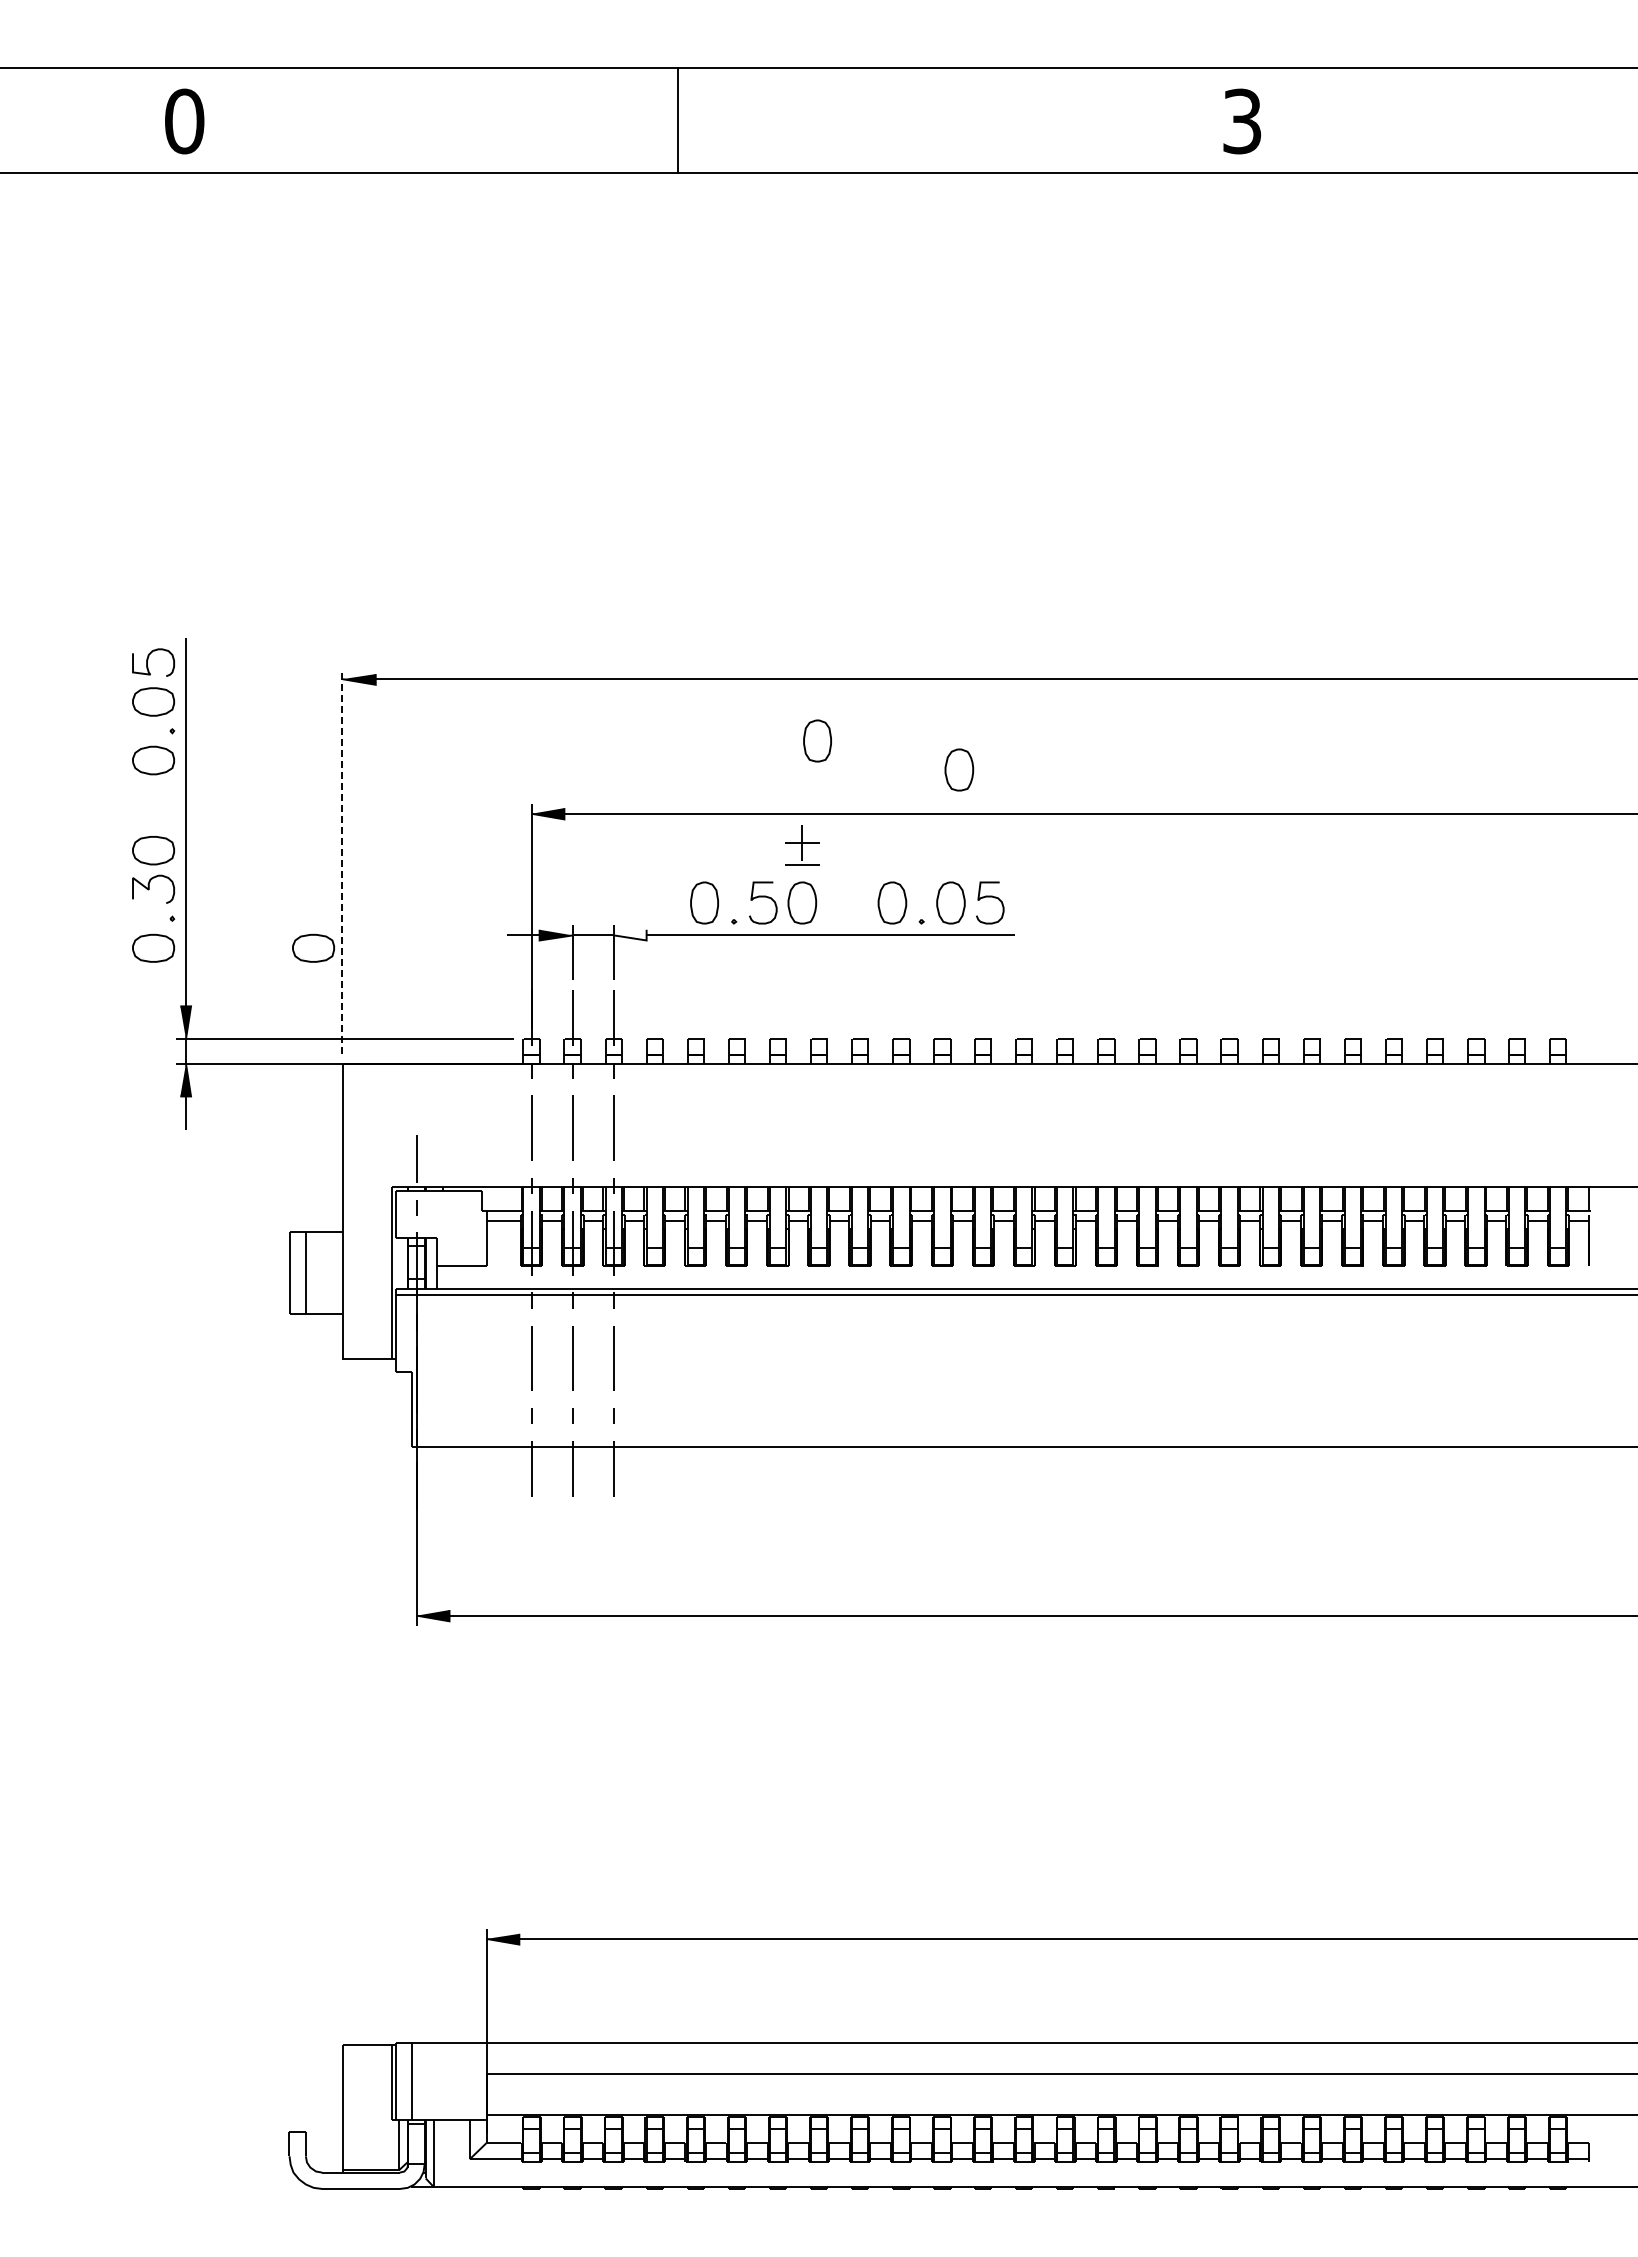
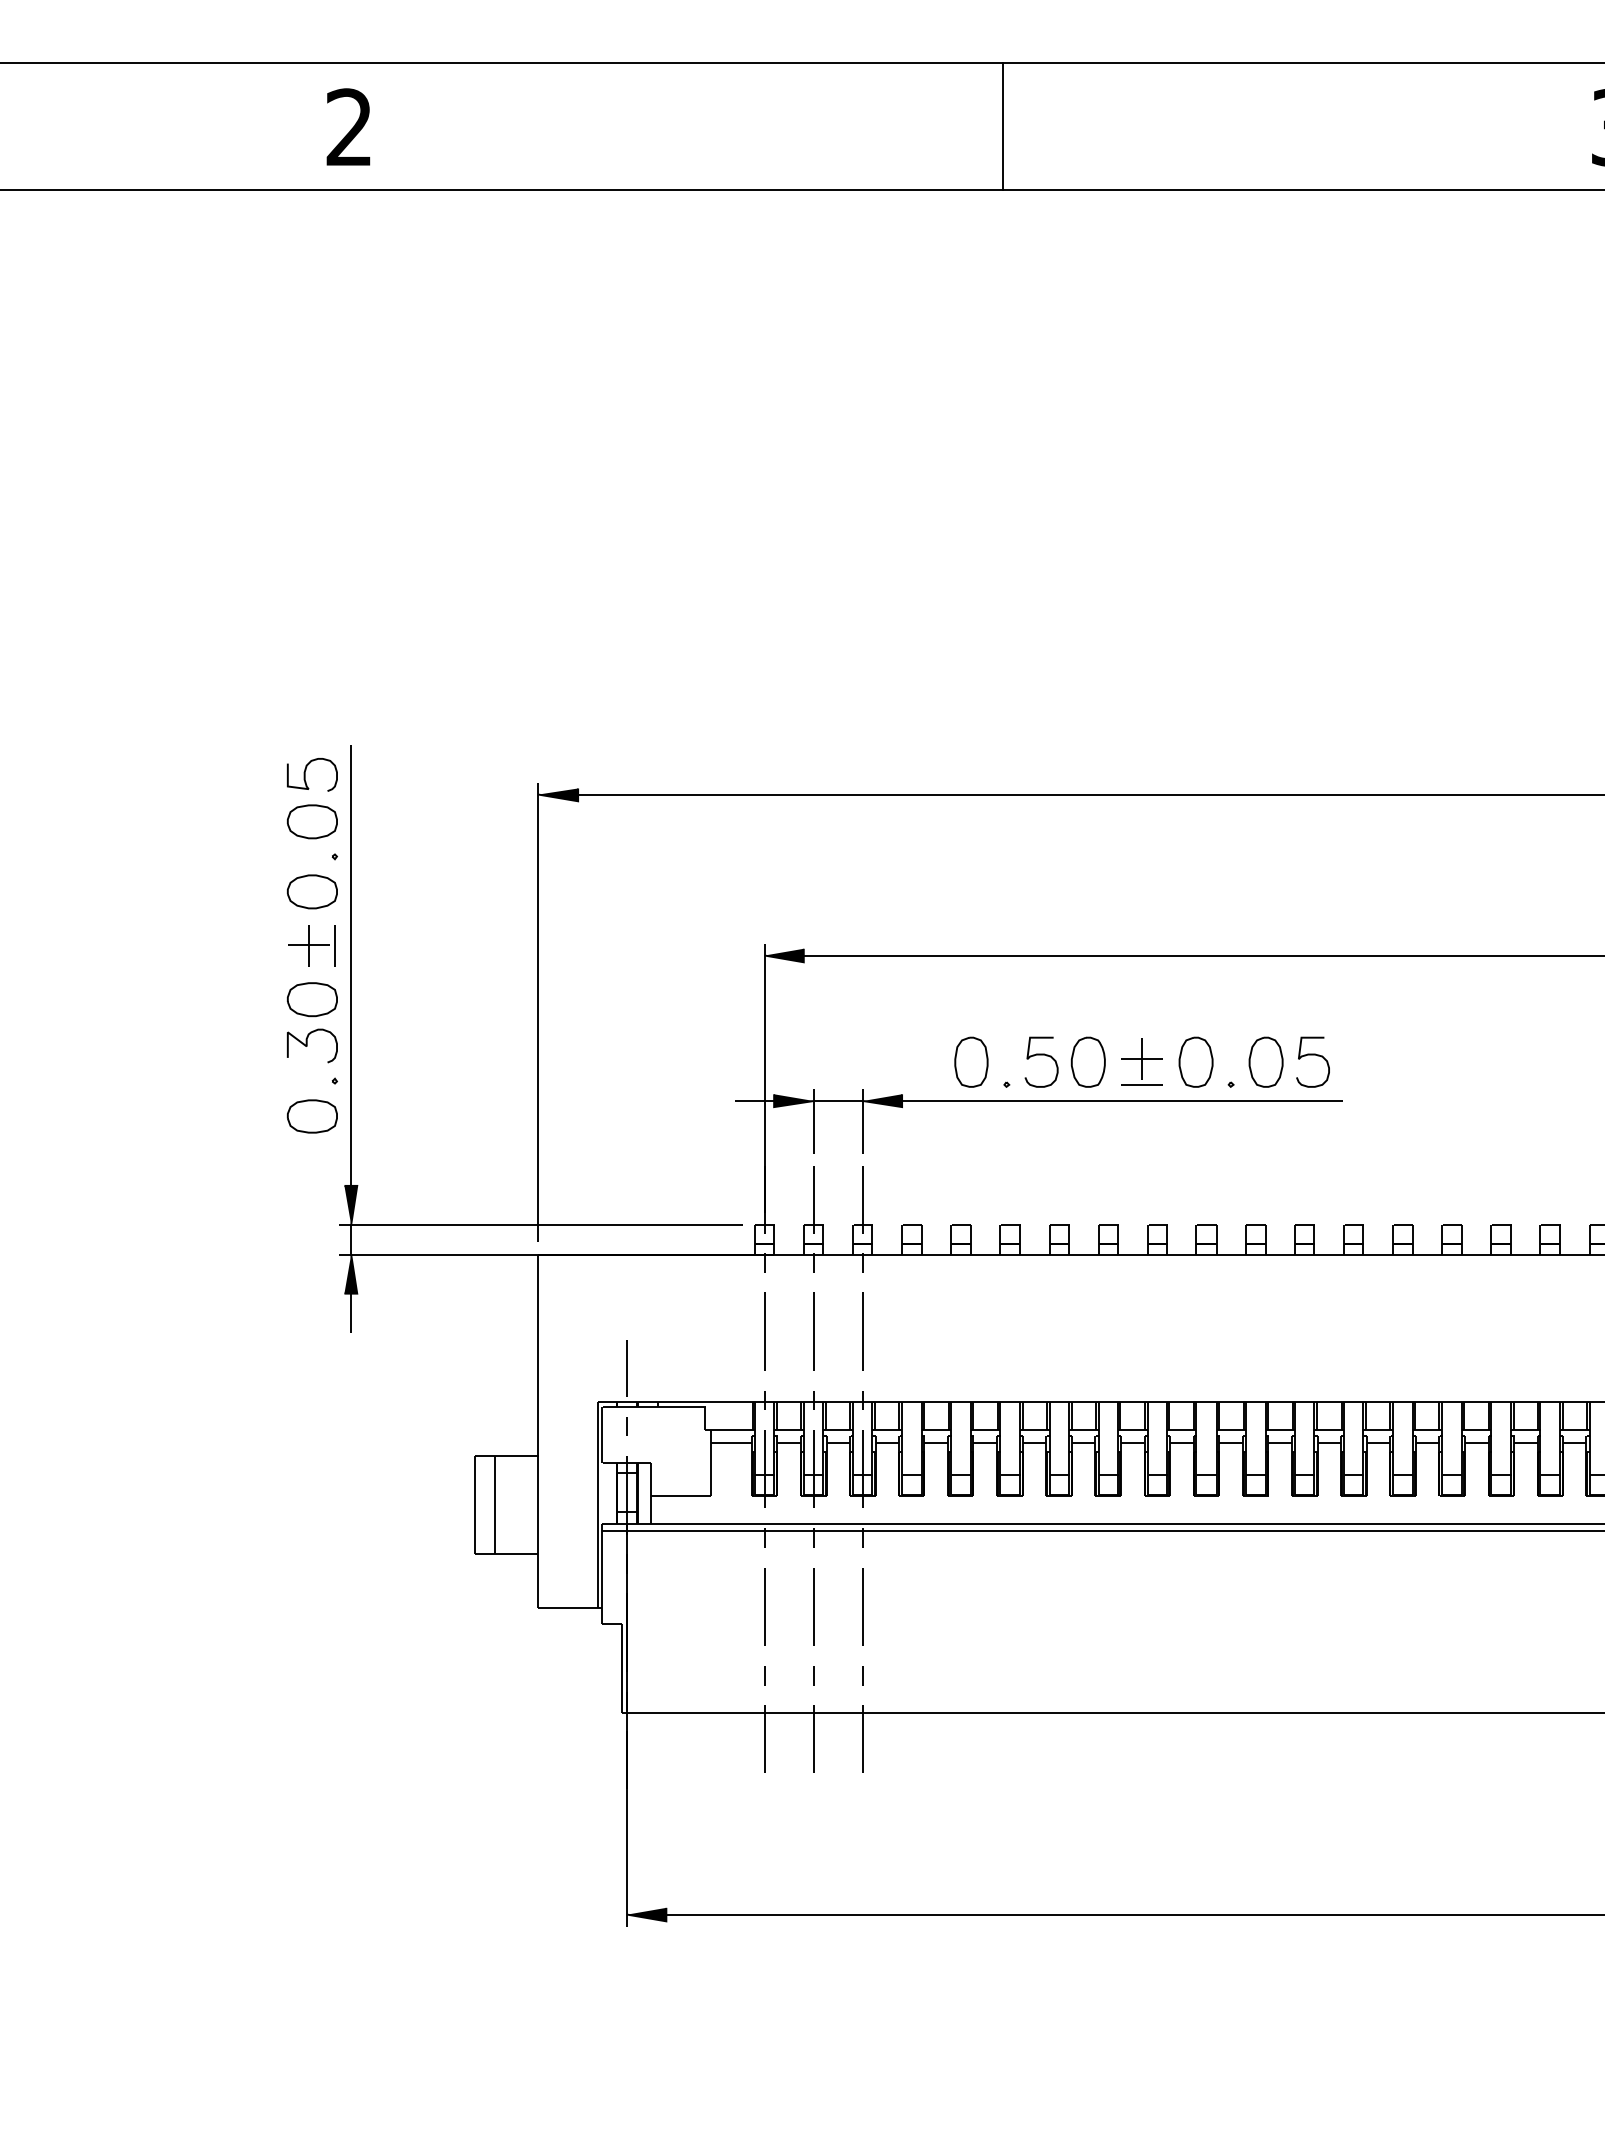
line: (677, 120) -> (1002, 126), moved
text: (184, 121) -> (349, 127), 0 -> 2
part: (817, 740) -> (1106, 867), removed
part: (959, 769) -> (1276, 902), removed
part: (152, 805) -> (311, 945), added
part: (802, 845) -> (1142, 1061), moved
line: (342, 861) -> (538, 1012), dashed -> solid
fill: (629, 934) -> (881, 1099), added
part: (313, 947) -> (503, 1115), removed

